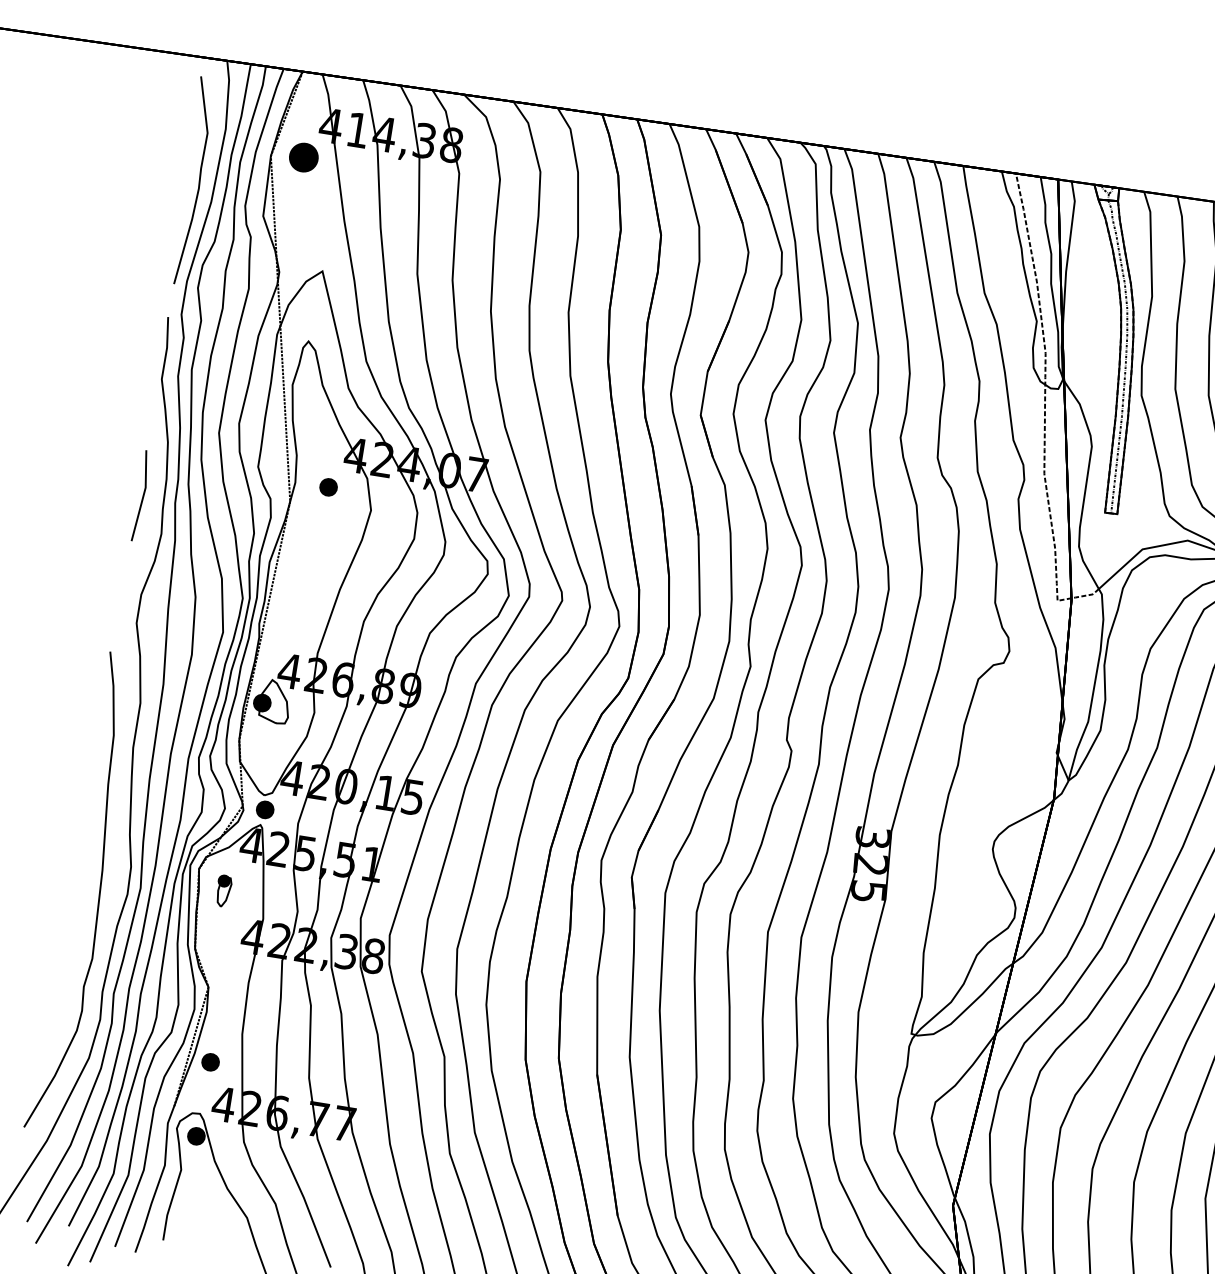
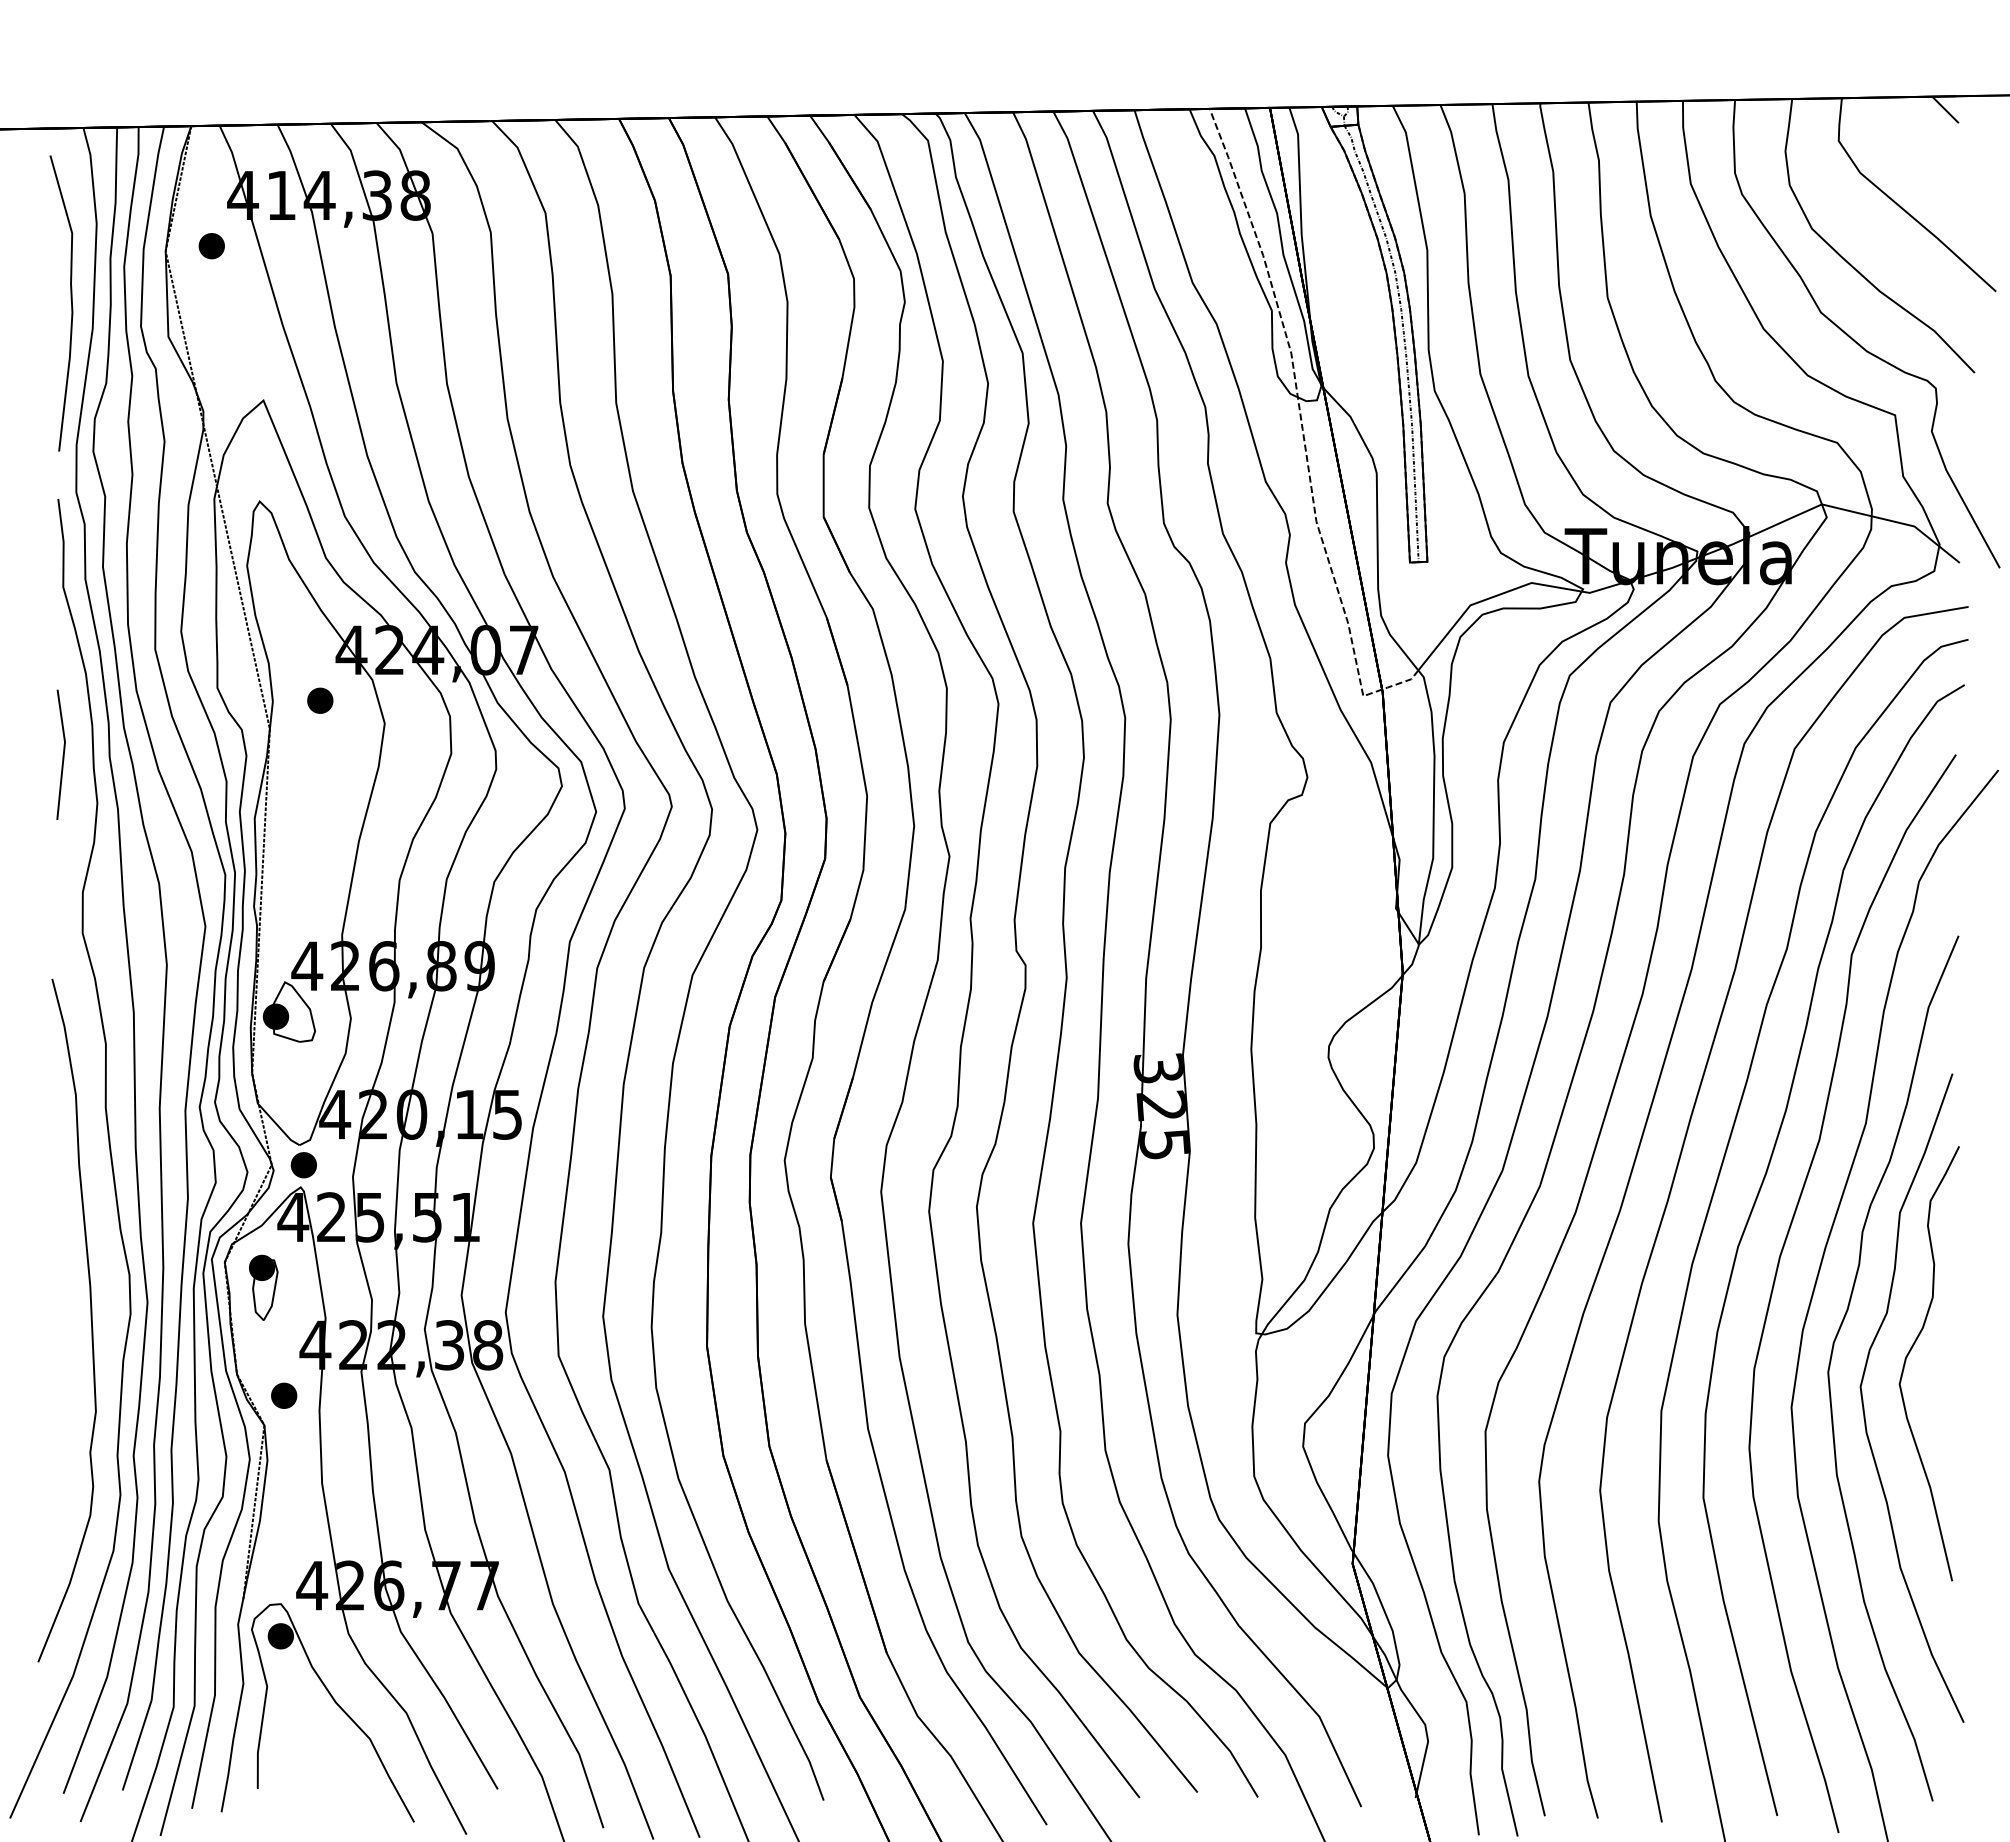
part: (303, 157) -> (211, 246), size x0.62
part: (223, 890) -> (263, 1287), size x1.43
part: (210, 1062) -> (284, 1395), moved

